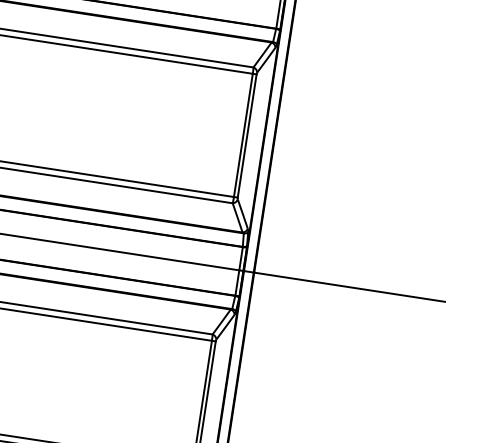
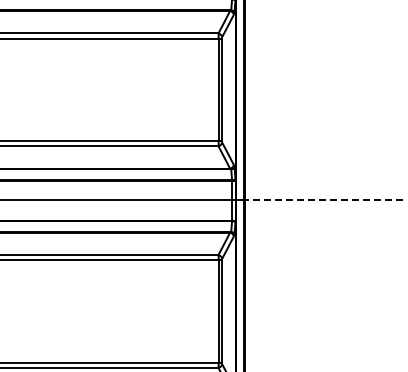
line: (349, 286) -> (323, 199), solid -> dashed

